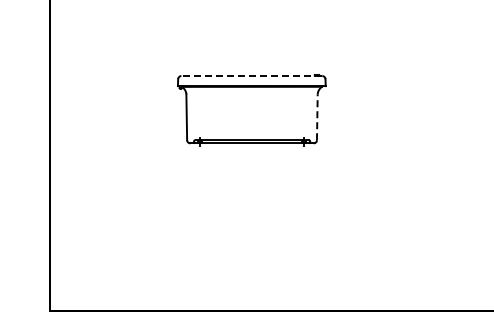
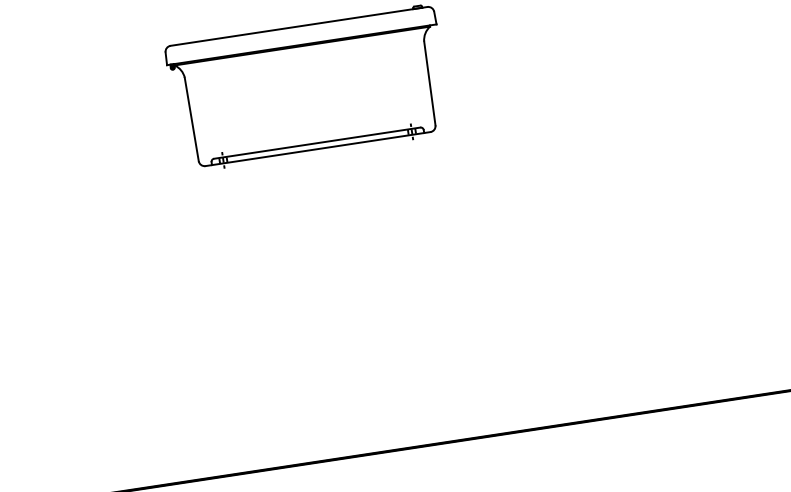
line: (251, 76) -> (298, 27), dashed -> solid
line: (317, 117) -> (430, 83), dashed -> solid

